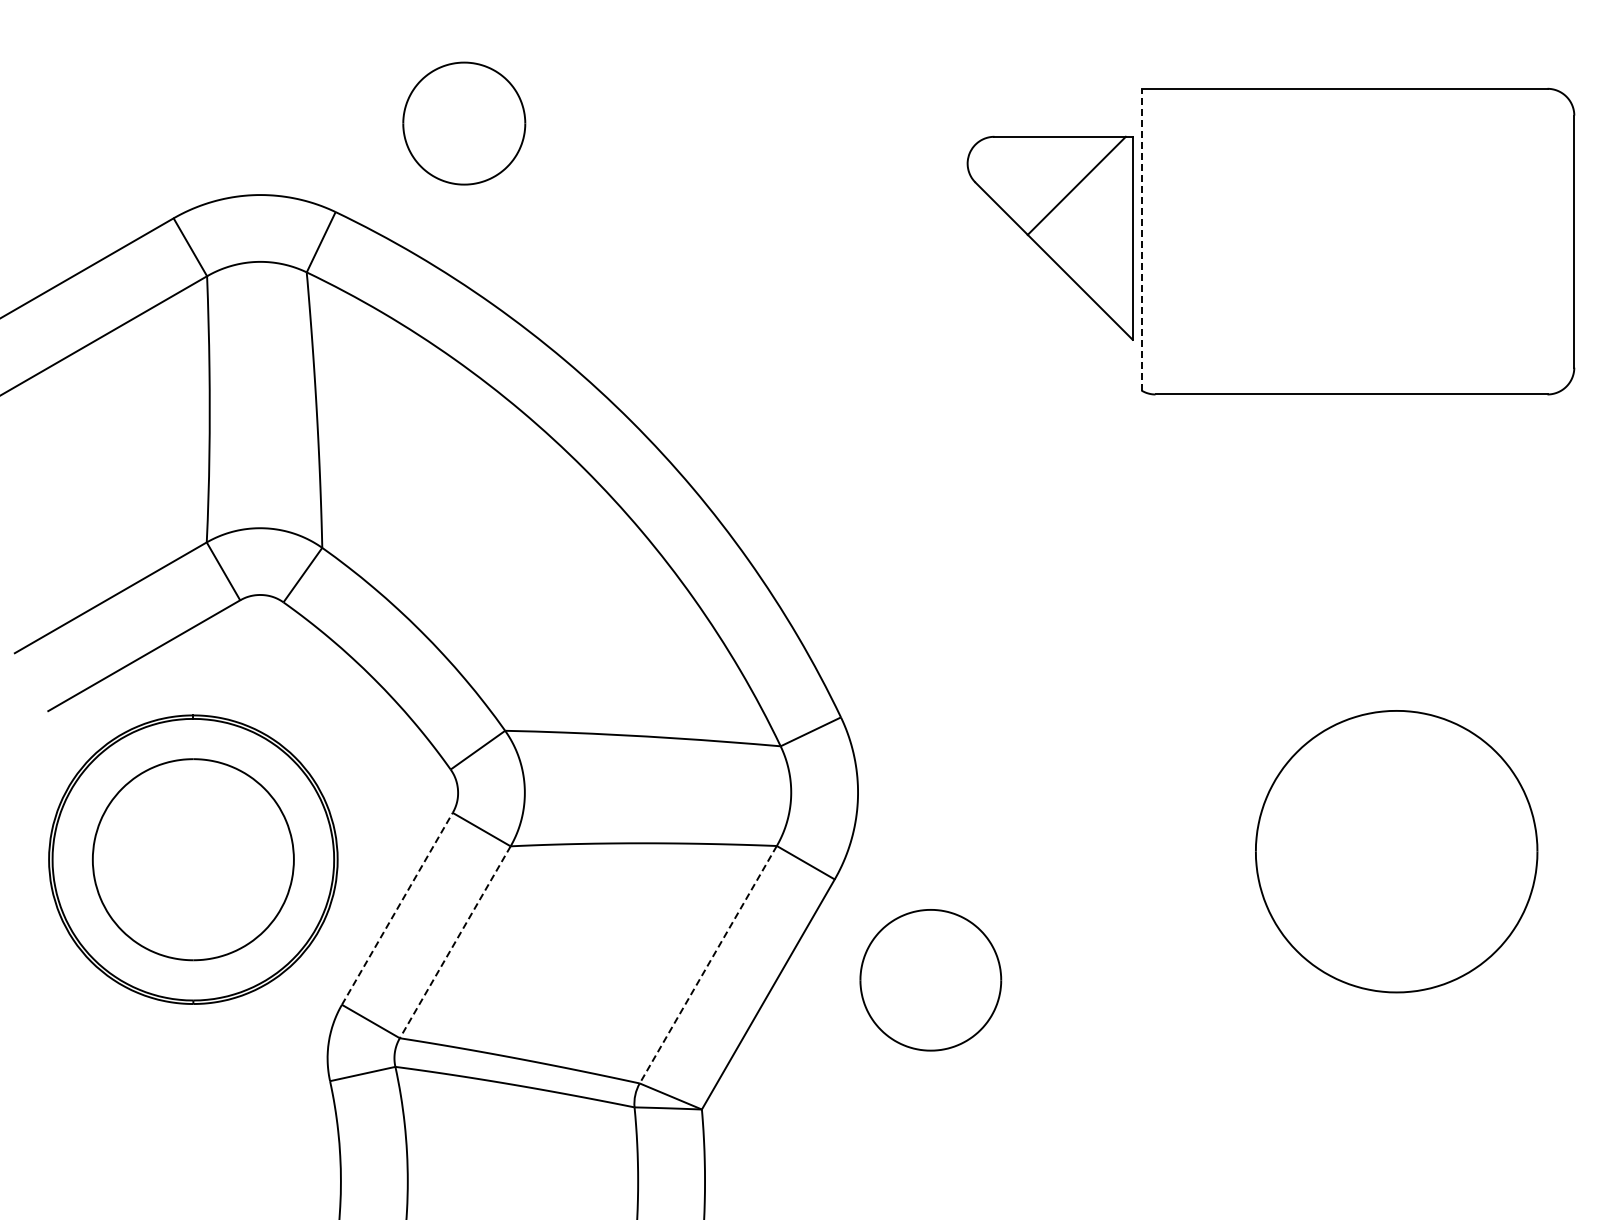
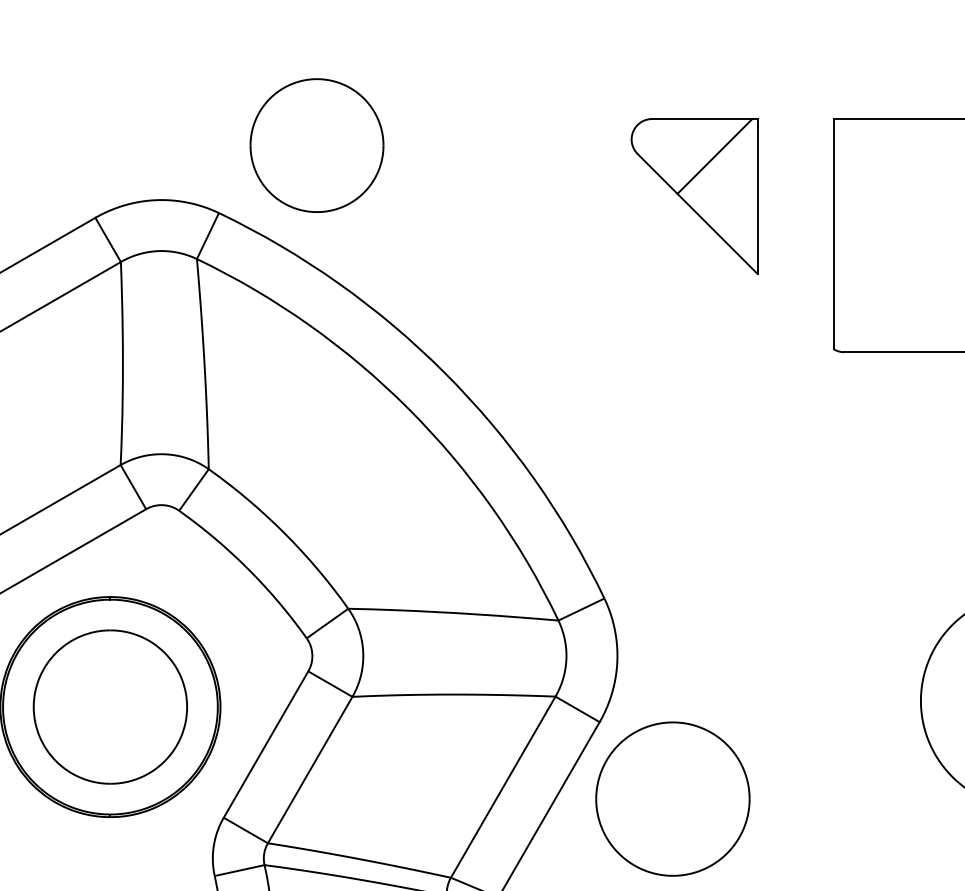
part: (464, 123) -> (317, 145), size x1.43
part: (1049, 237) -> (694, 195), moved
line: (1141, 239) -> (833, 233), dashed -> solid
line: (397, 908) -> (266, 744), dashed -> solid
line: (455, 942) -> (310, 770), dashed -> solid
line: (708, 965) -> (503, 787), dashed -> solid
part: (930, 979) -> (672, 798), size x1.43

